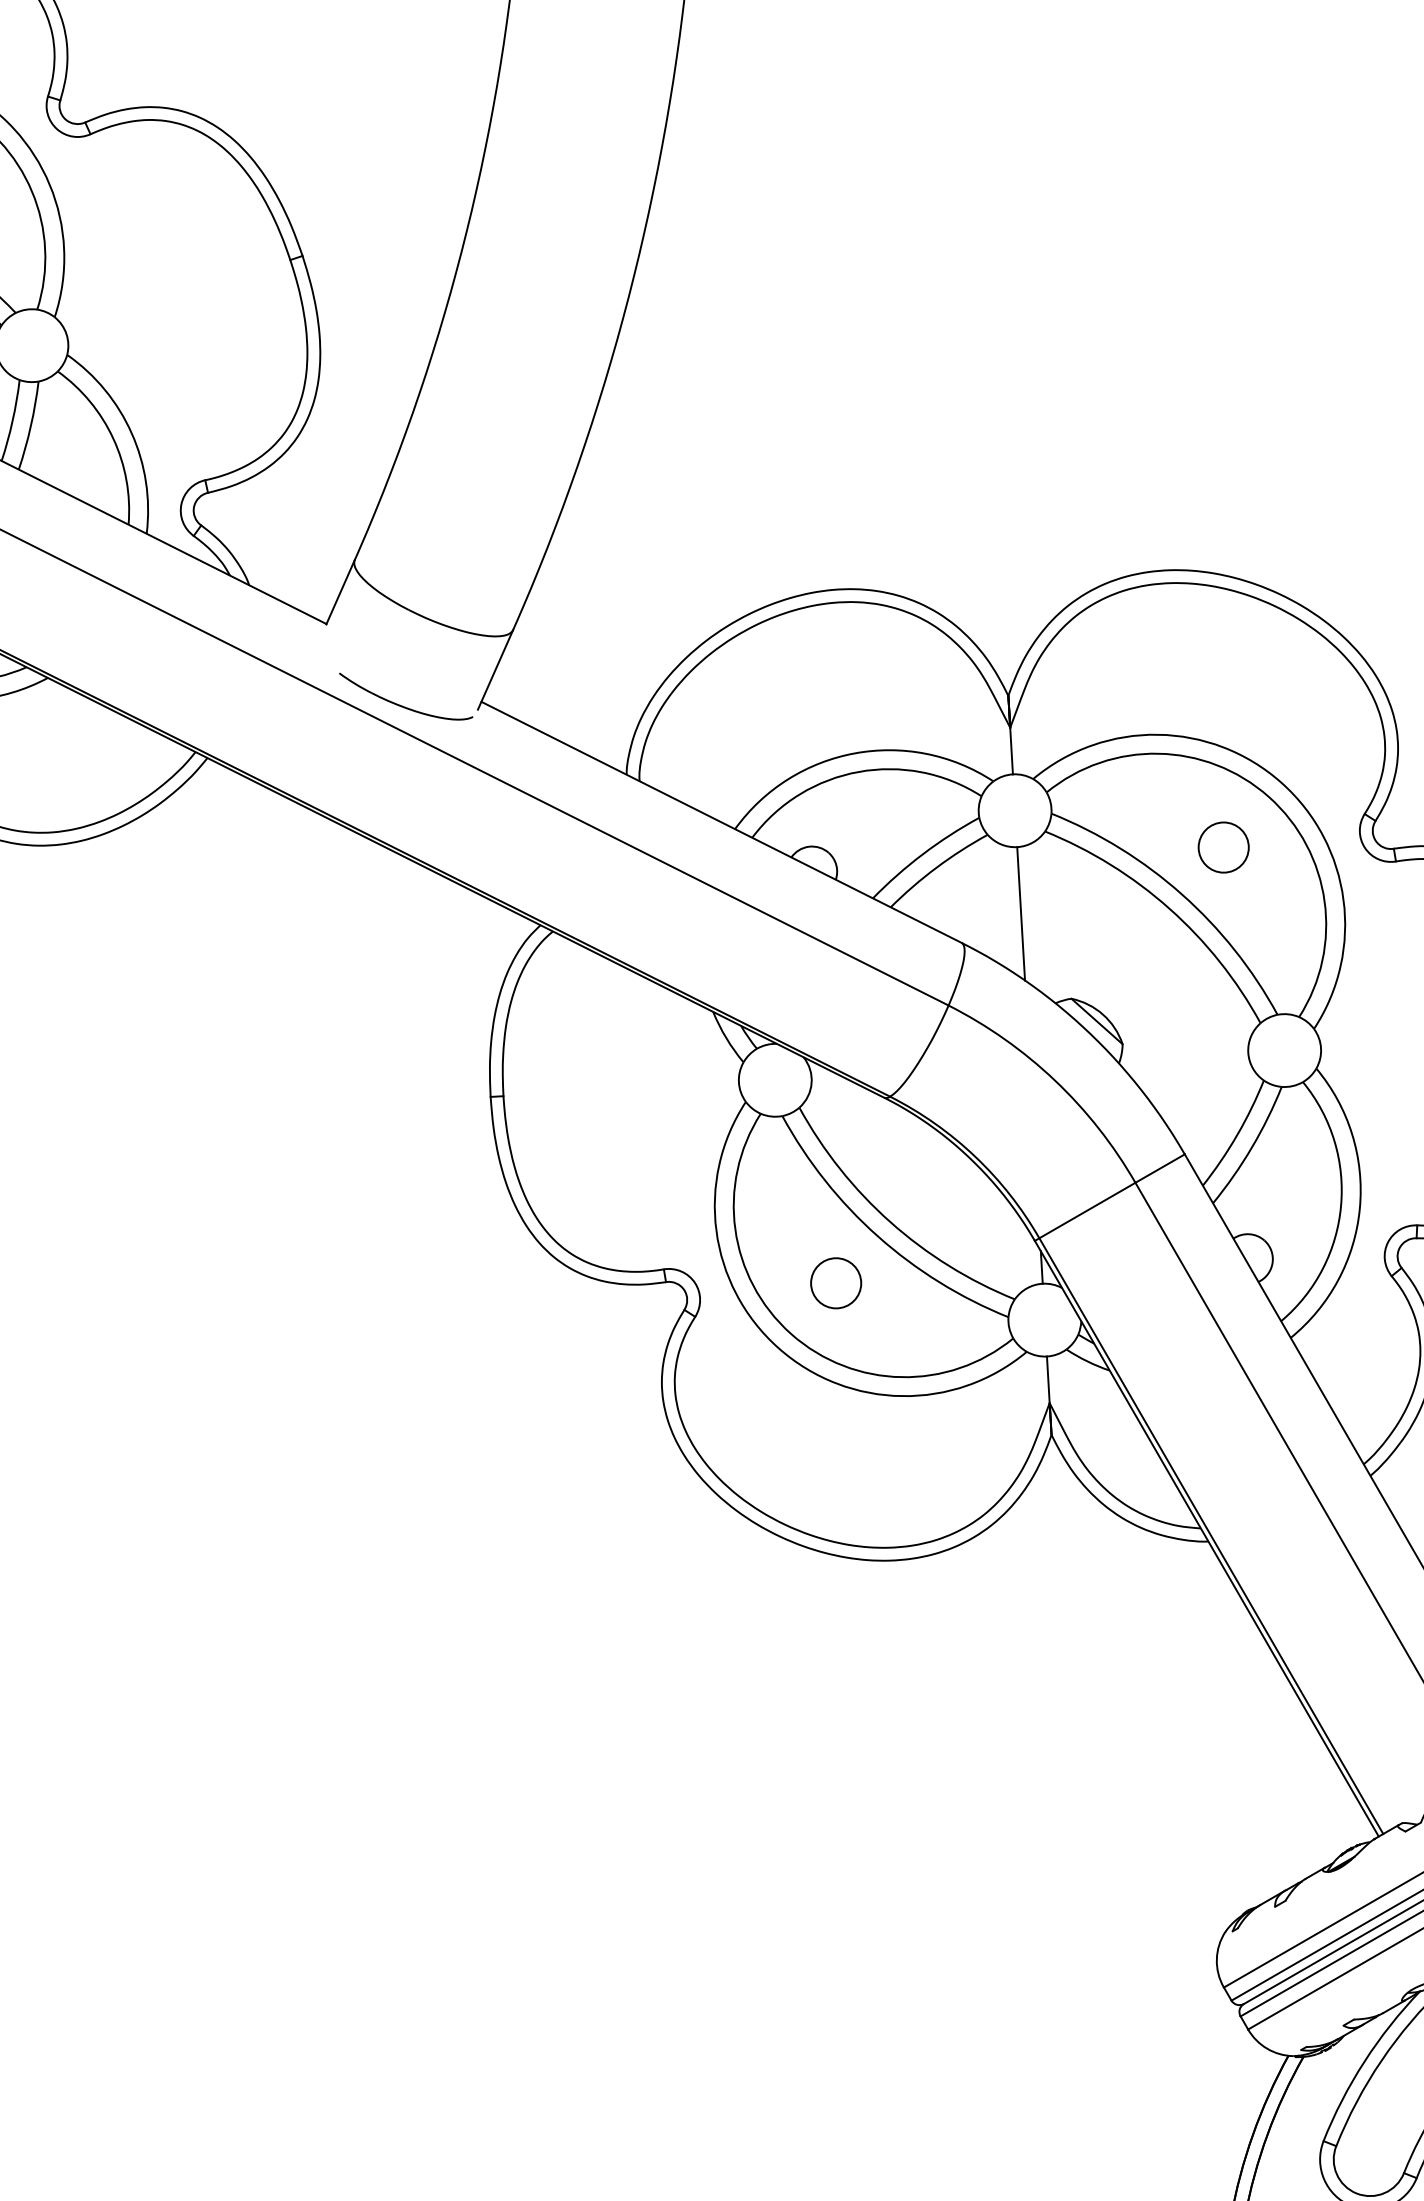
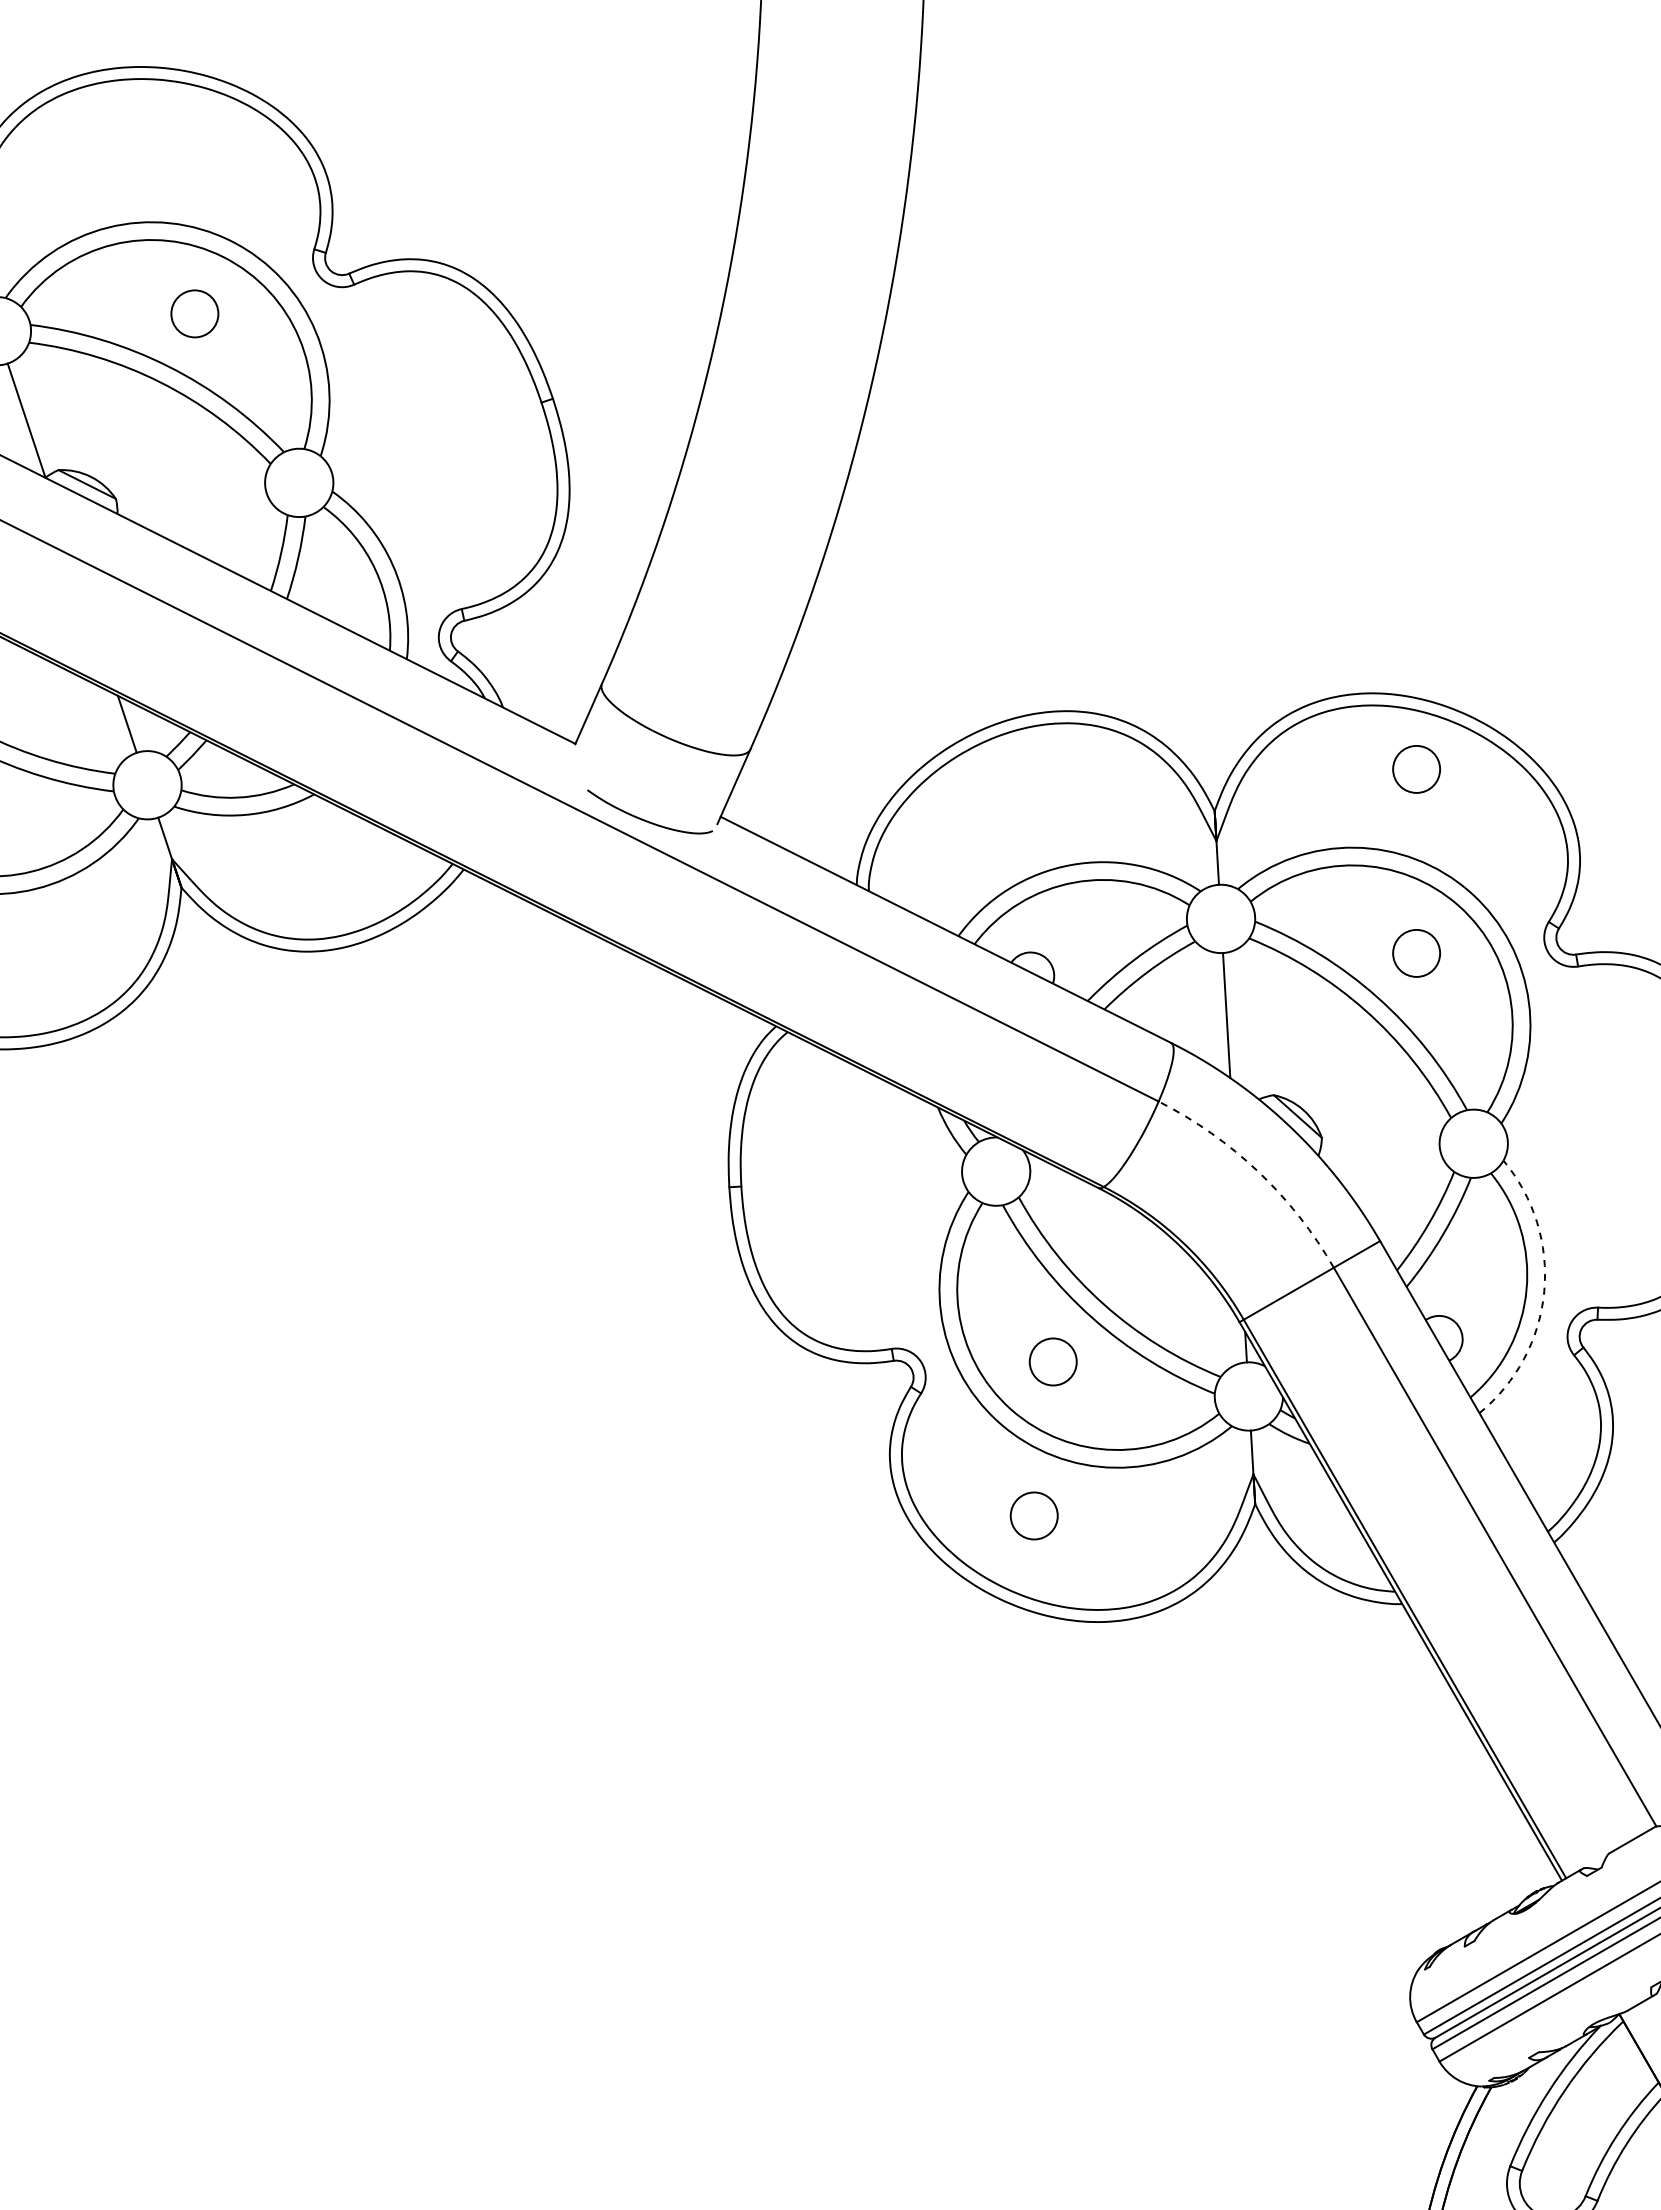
circle: (1223, 651) -> (1416, 769), added
arc: (1055, 1080) -> (1258, 1171), solid -> dashed
arc: (1360, 1208) -> (1544, 1291), solid -> dashed
circle: (815, 1447) -> (1033, 1515), added

